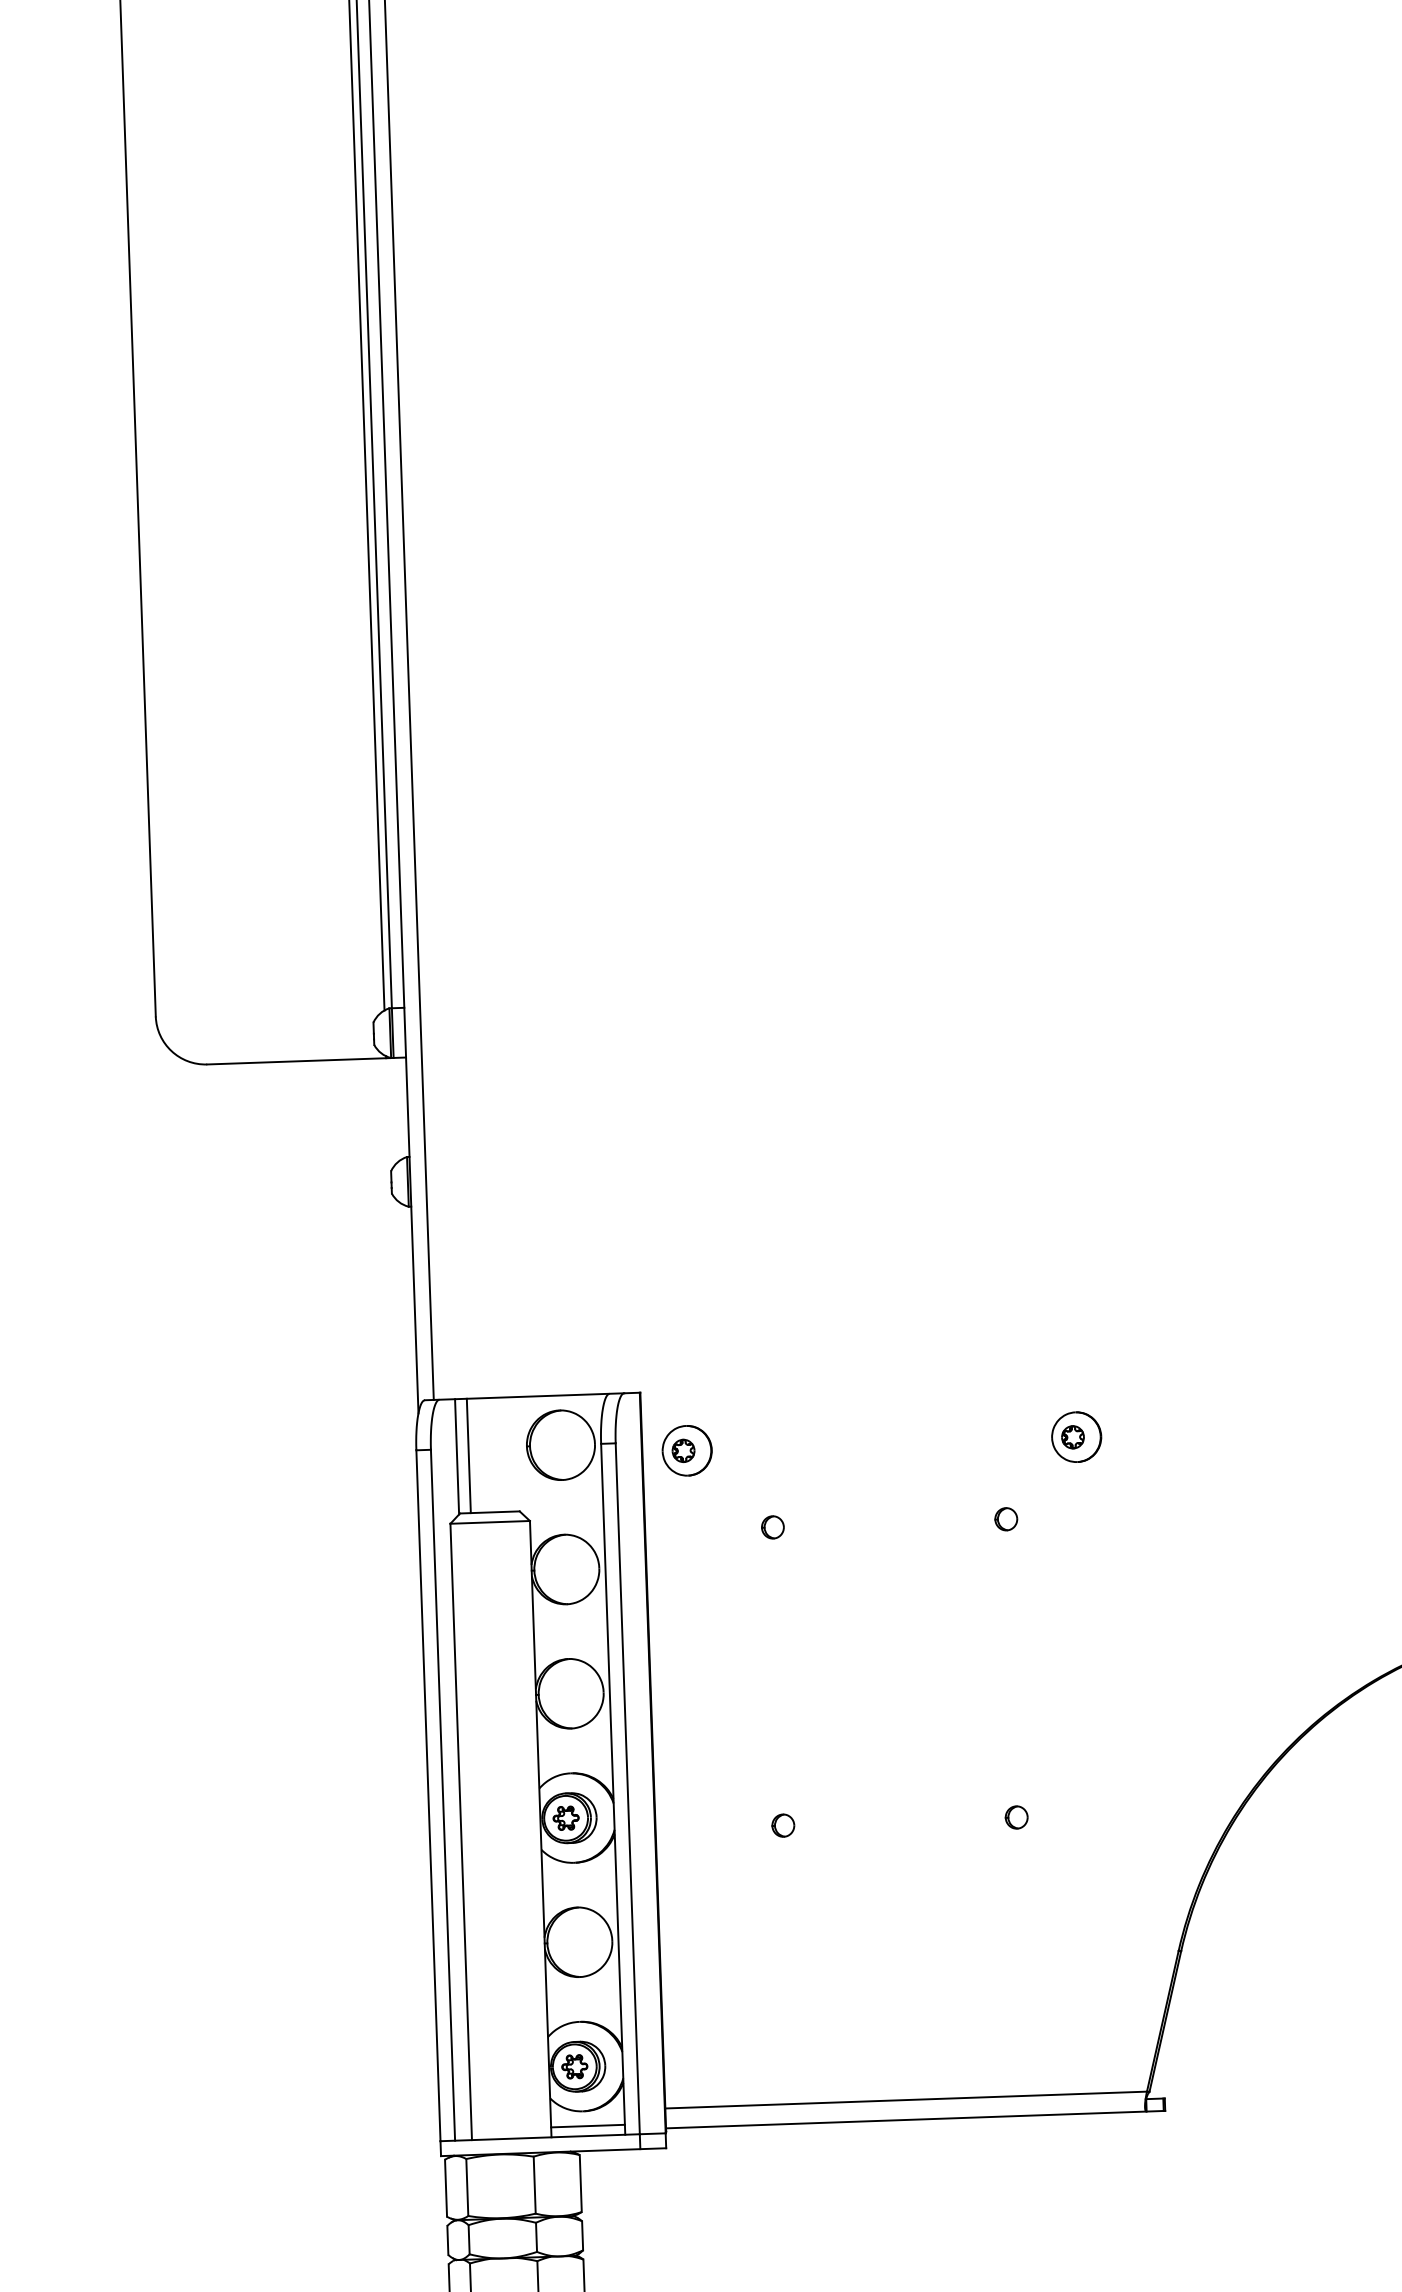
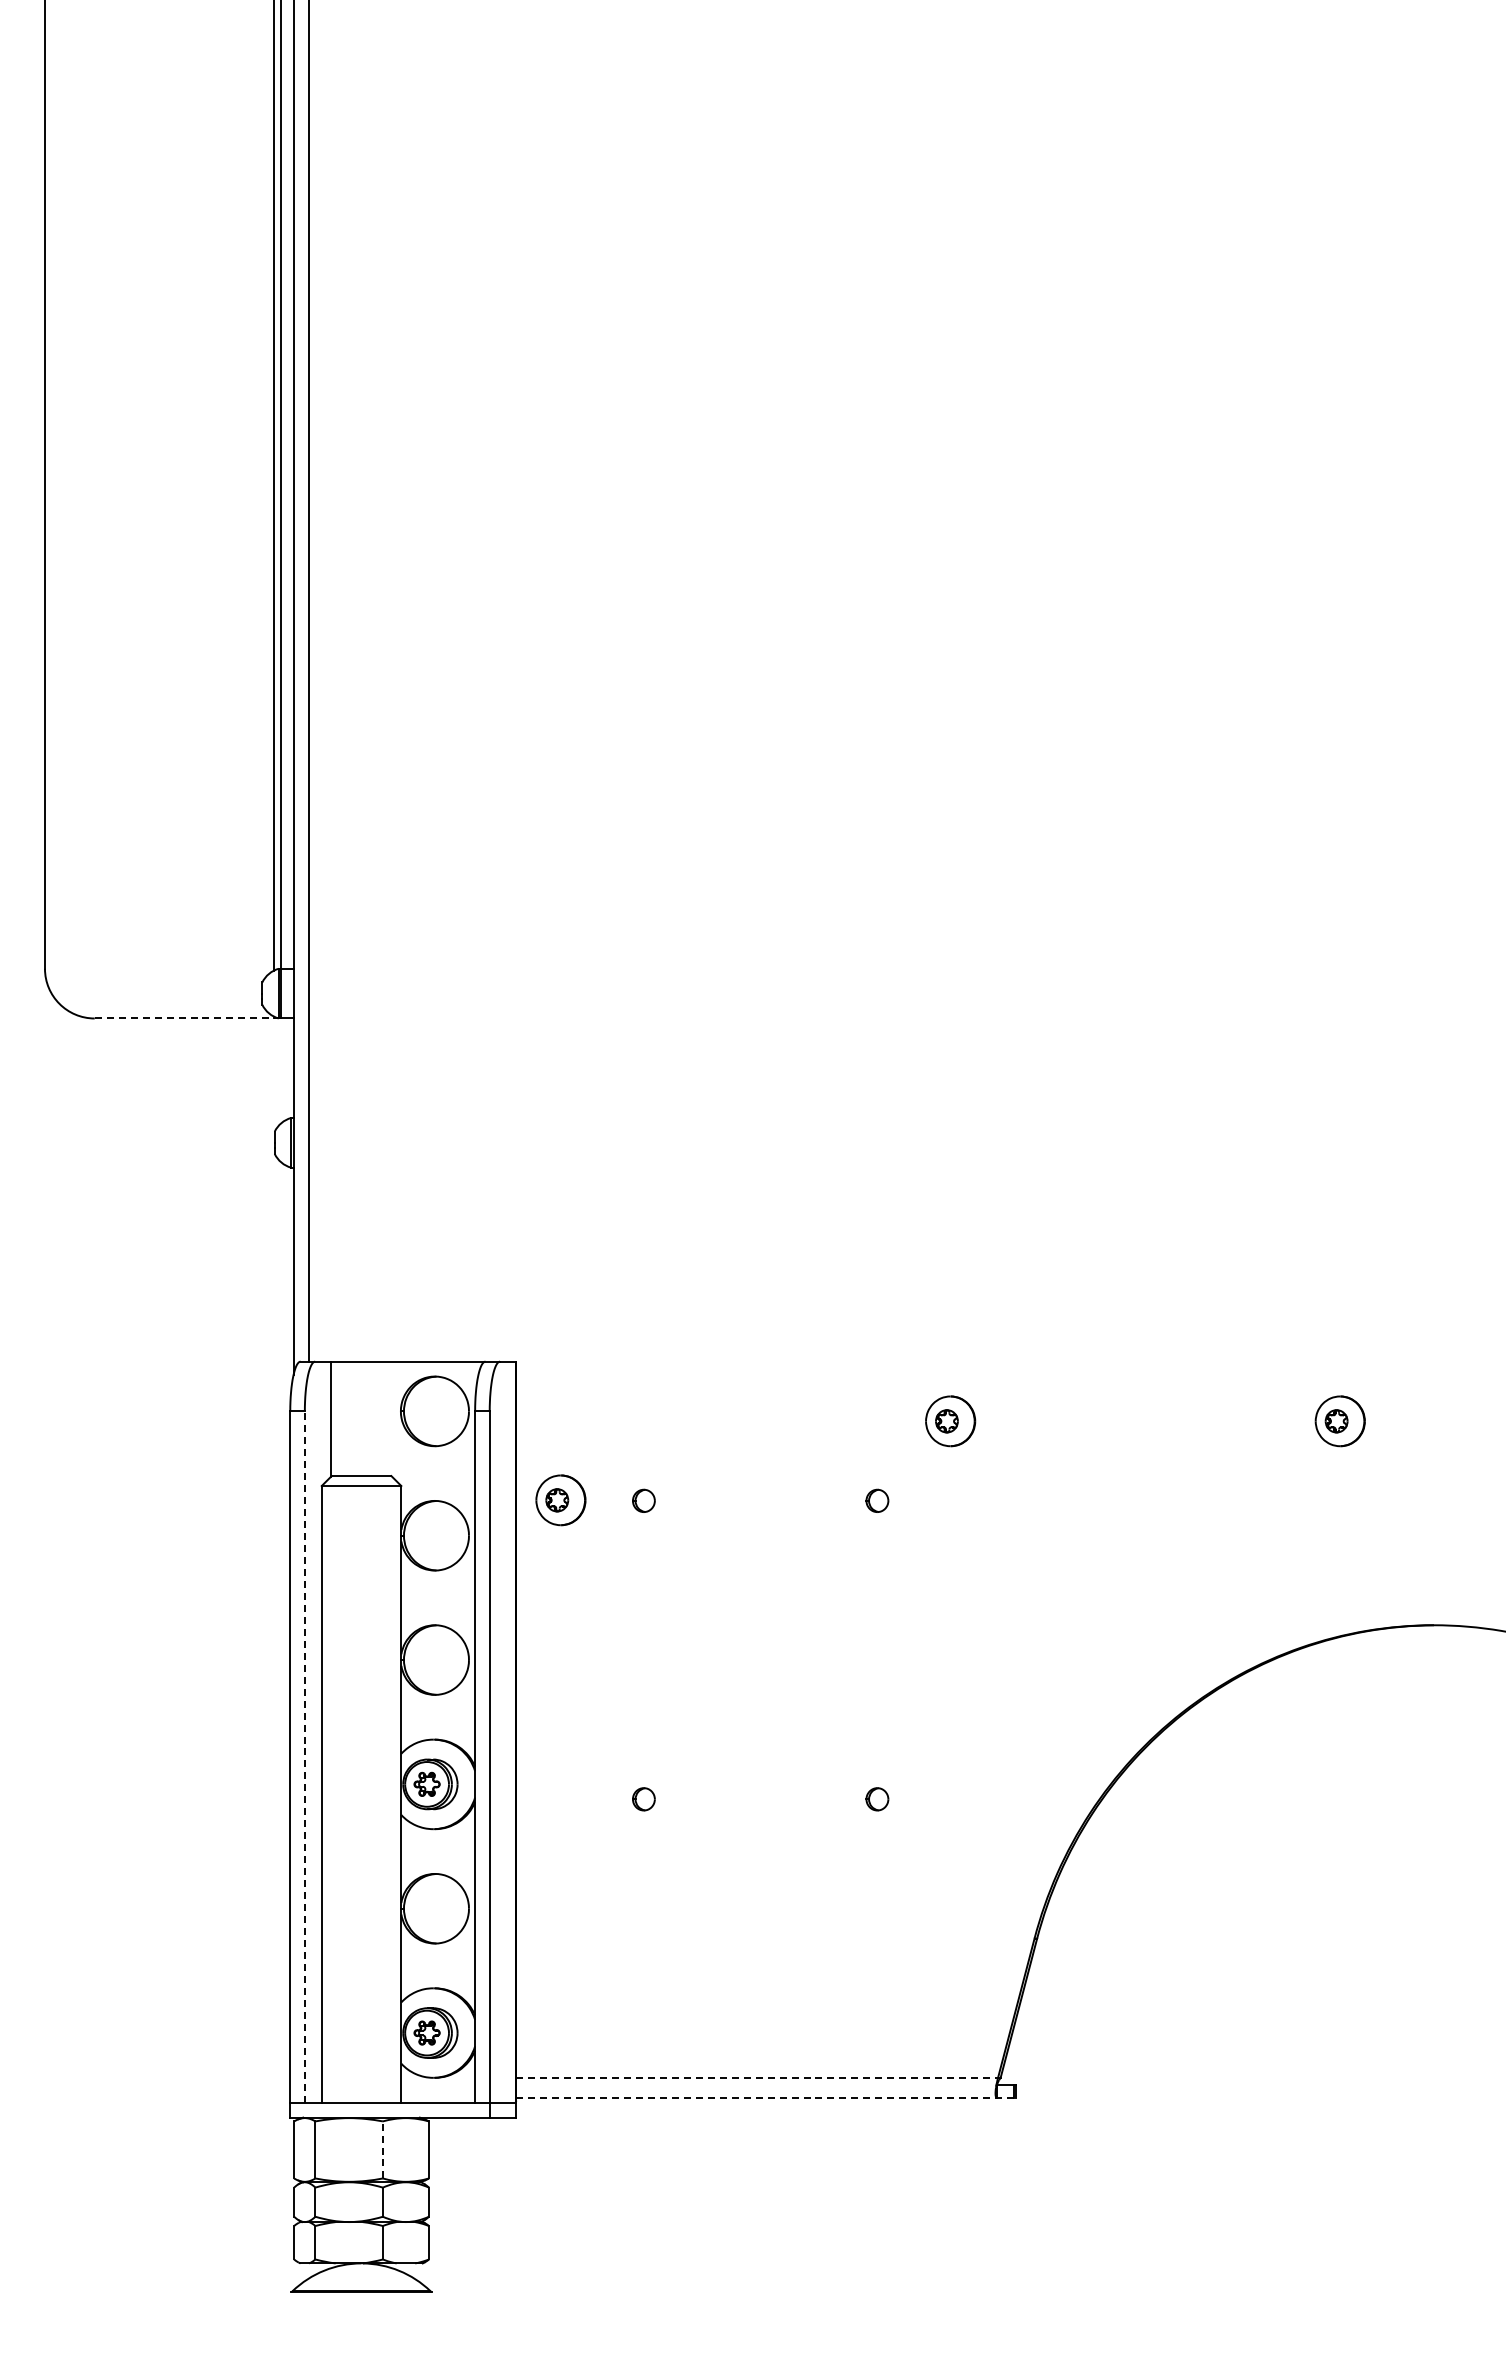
line: (298, 1061) -> (186, 1018), solid -> dashed
part: (686, 1450) -> (560, 1500), moved
line: (468, 1455) -> (342, 1418), removed
line: (442, 1795) -> (304, 1757), solid -> dashed
line: (906, 2099) -> (757, 2077), solid -> dashed
line: (915, 2119) -> (765, 2097), solid -> dashed
line: (588, 2125) -> (438, 2092), removed
line: (534, 2184) -> (382, 2149), solid -> dashed

